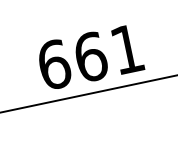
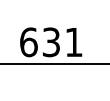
text: (90, 57) -> (51, 42), 661 -> 631

